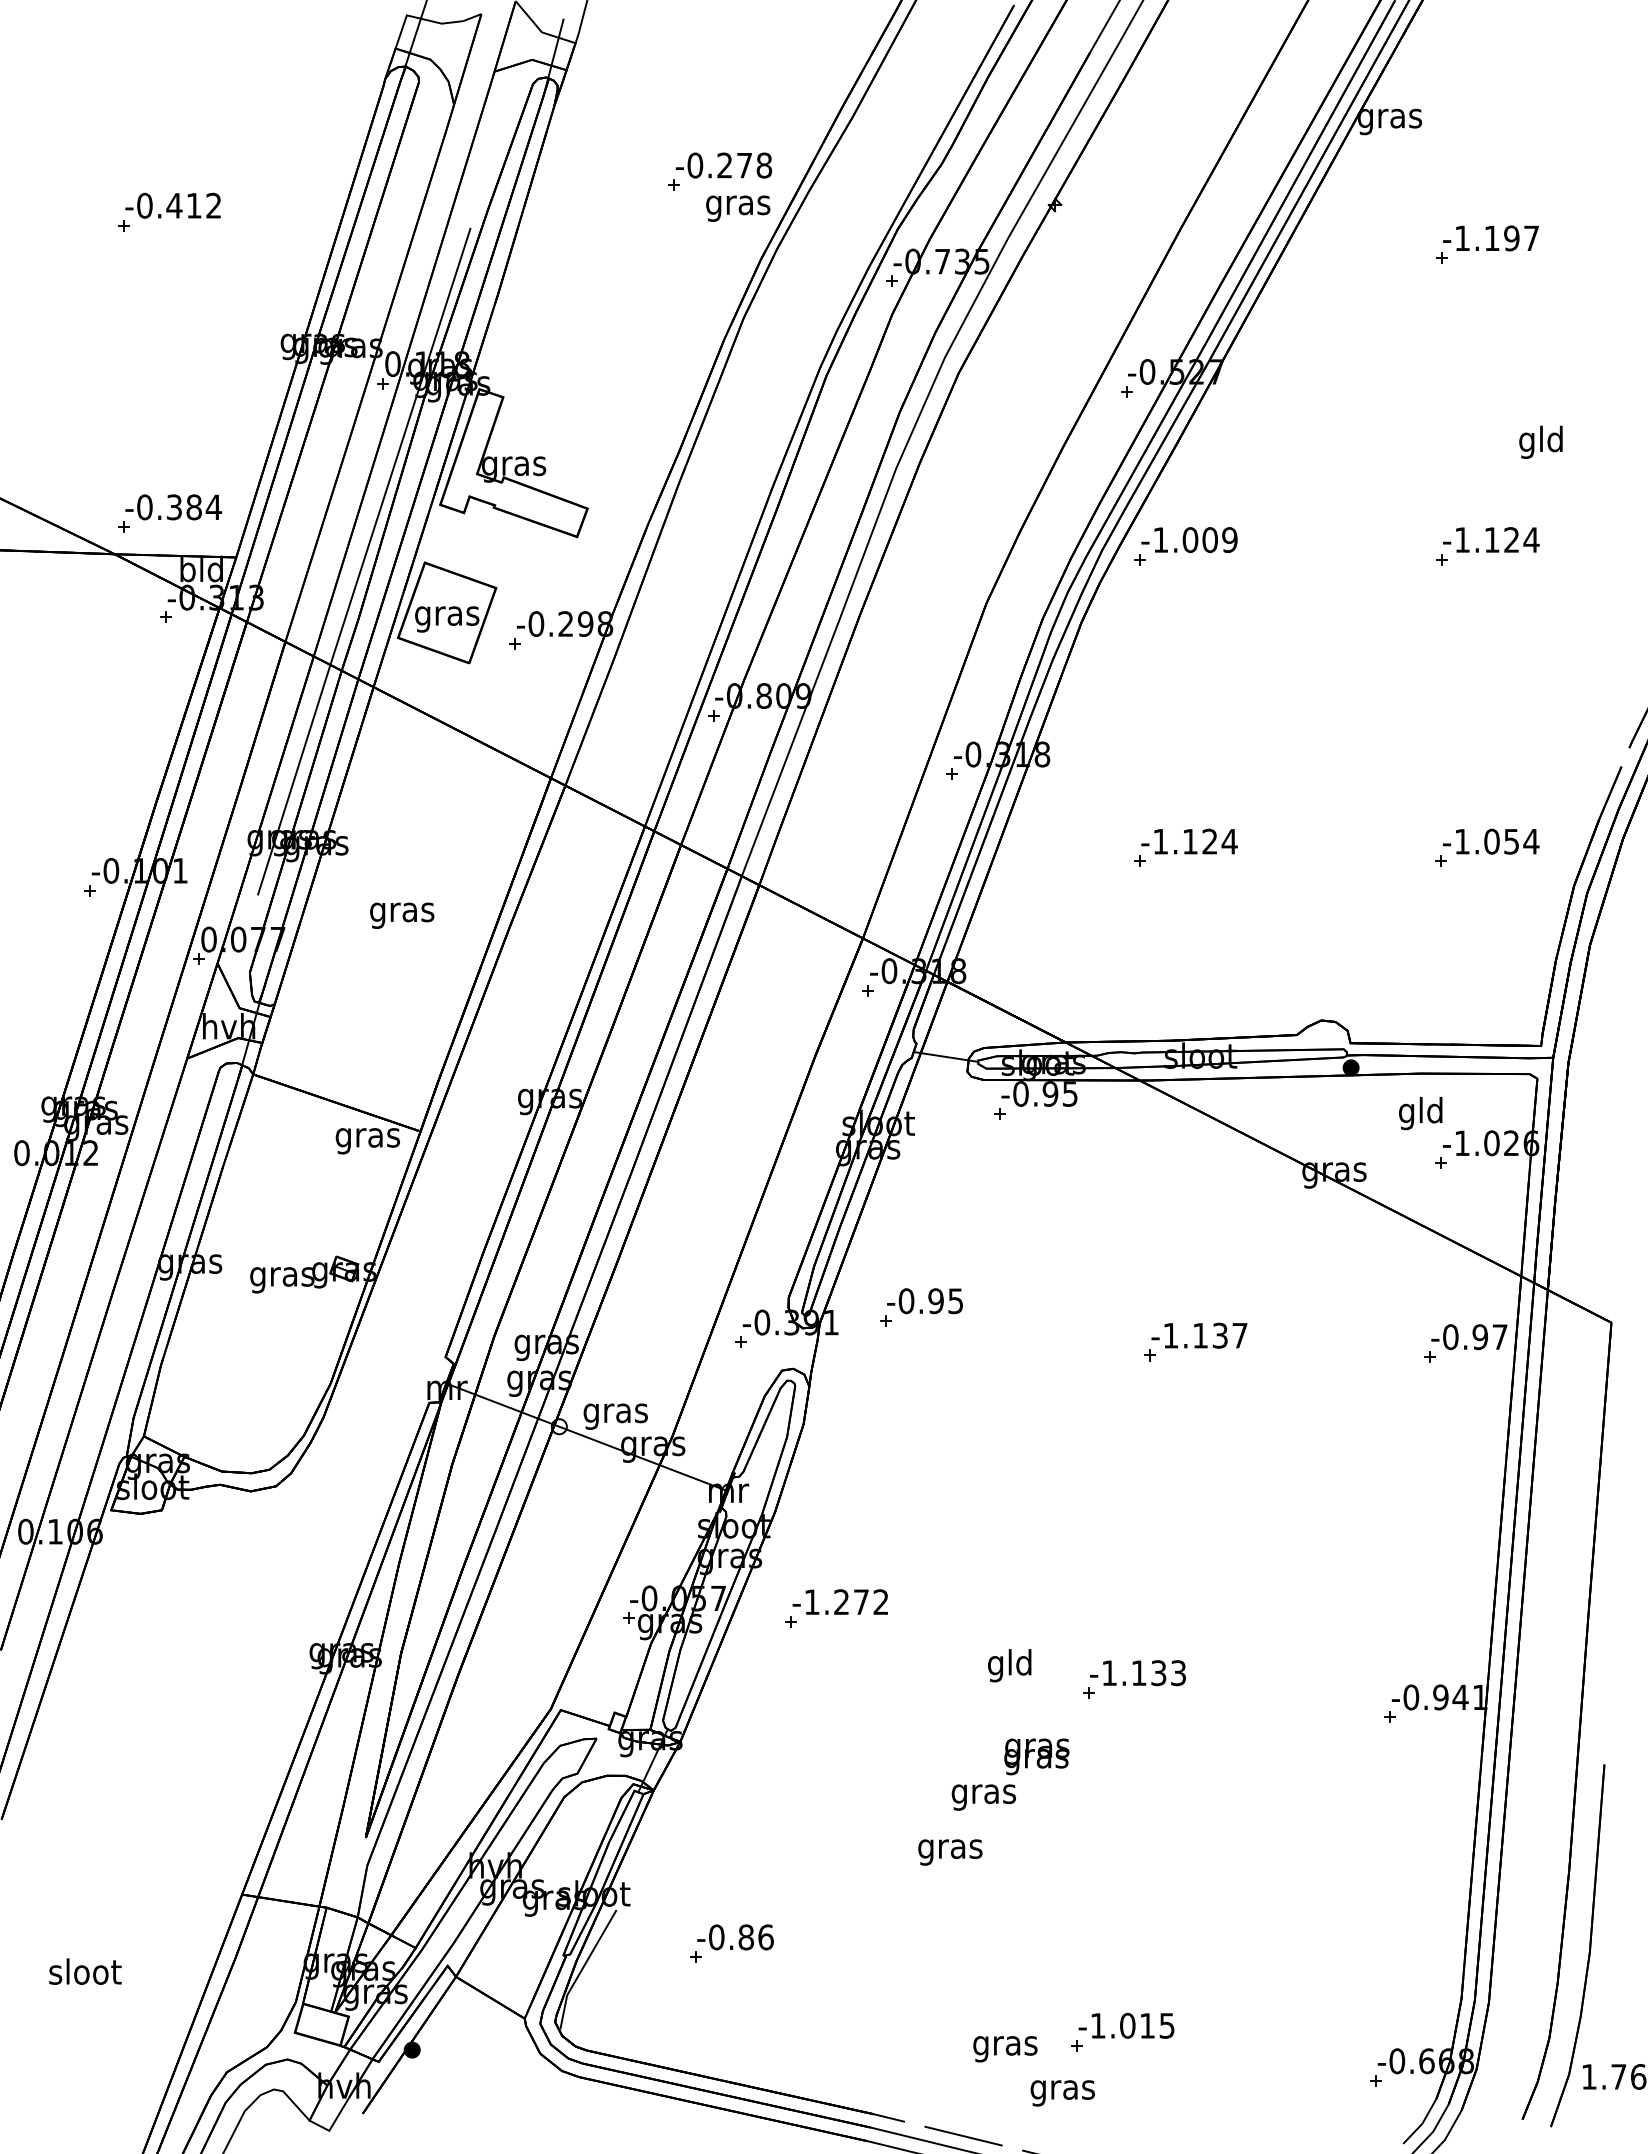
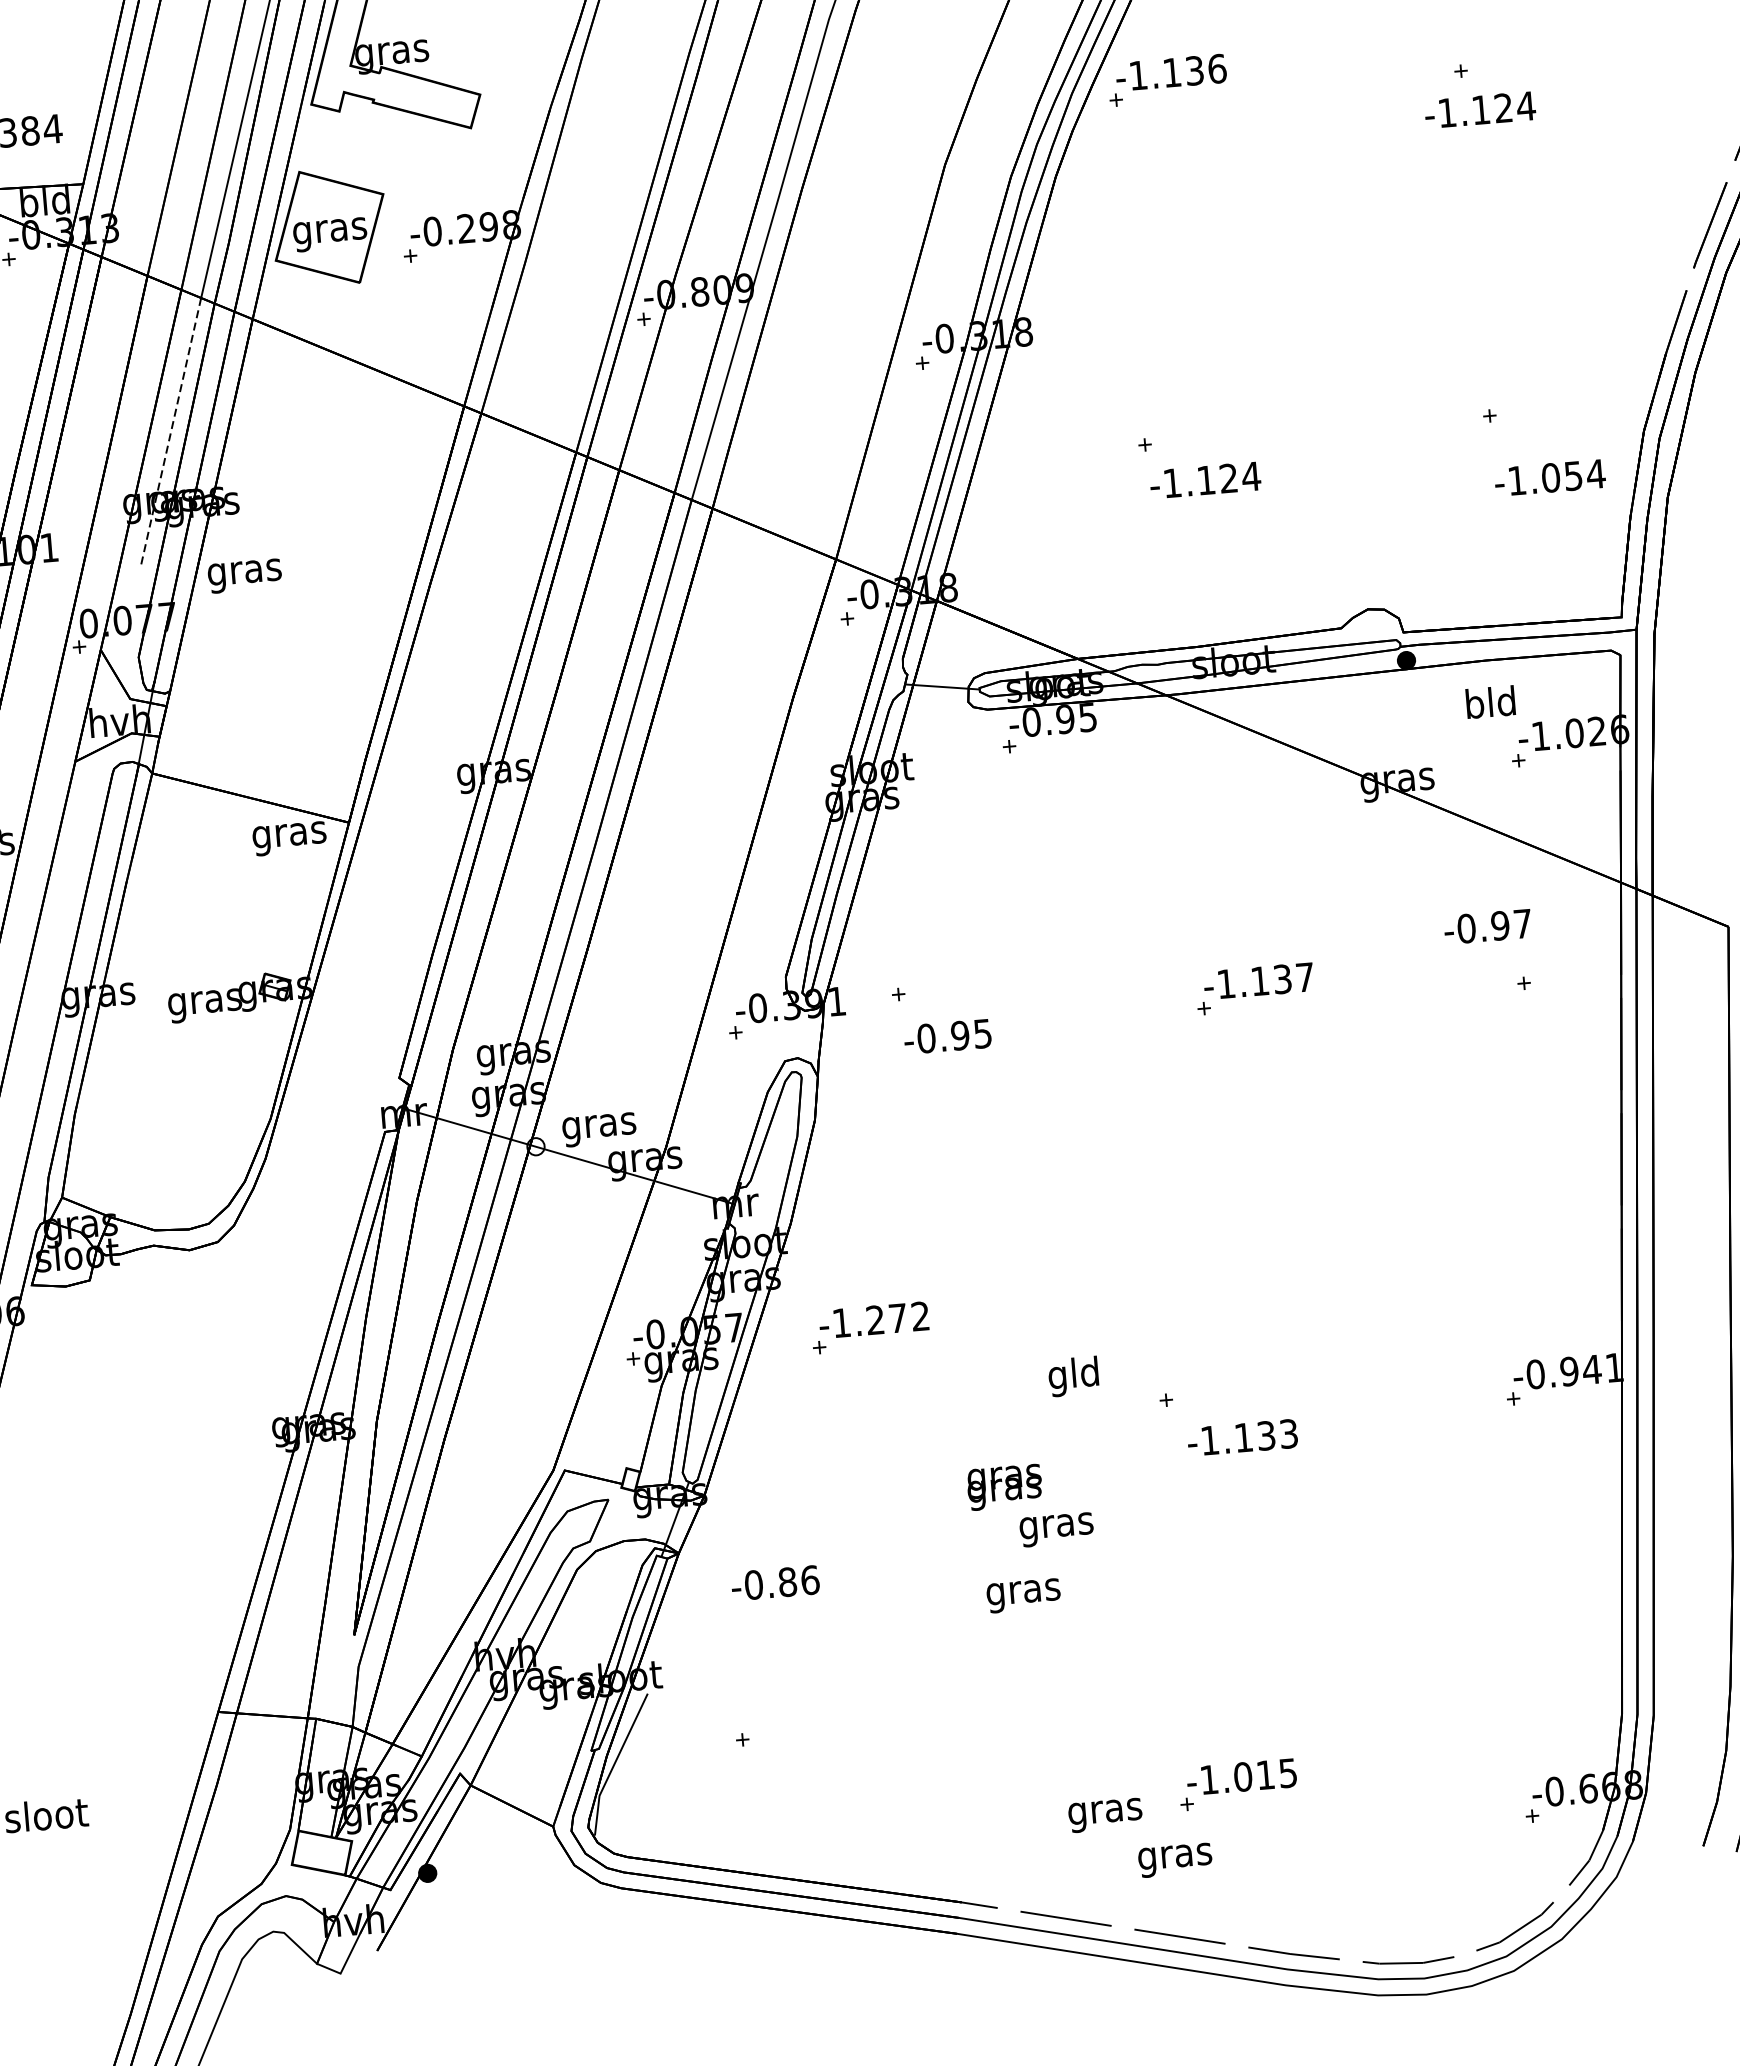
text: (1209, 539) -> (1193, 70), -1.009 -> -1.136
text: (1491, 539) -> (1480, 109), moved
line: (294, 780) -> (171, 433), solid -> dashed
text: (1189, 841) -> (1205, 480), moved
text: (1491, 841) -> (1550, 477), moved
text: (402, 915) -> (245, 575), moved
text: (1407, 1113) -> (1475, 707), gld -> bld
text: (924, 1301) -> (947, 1037), moved
text: (1469, 1337) -> (1488, 927), moved
text: (1137, 1673) -> (1242, 1438), moved
text: (1036, 1756) -> (1004, 1486), moved
text: (735, 1937) -> (775, 1583), moved

